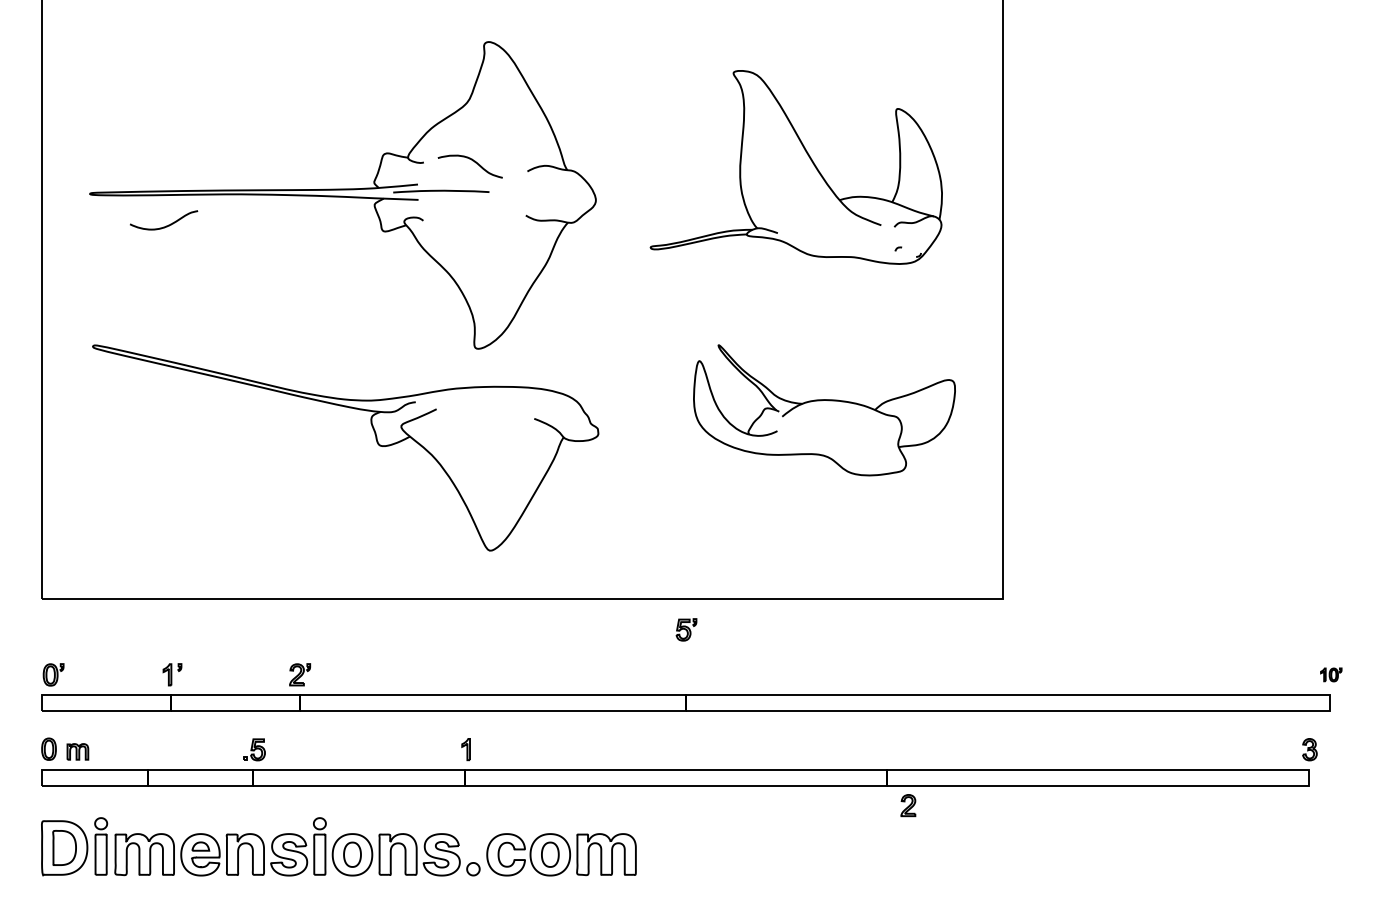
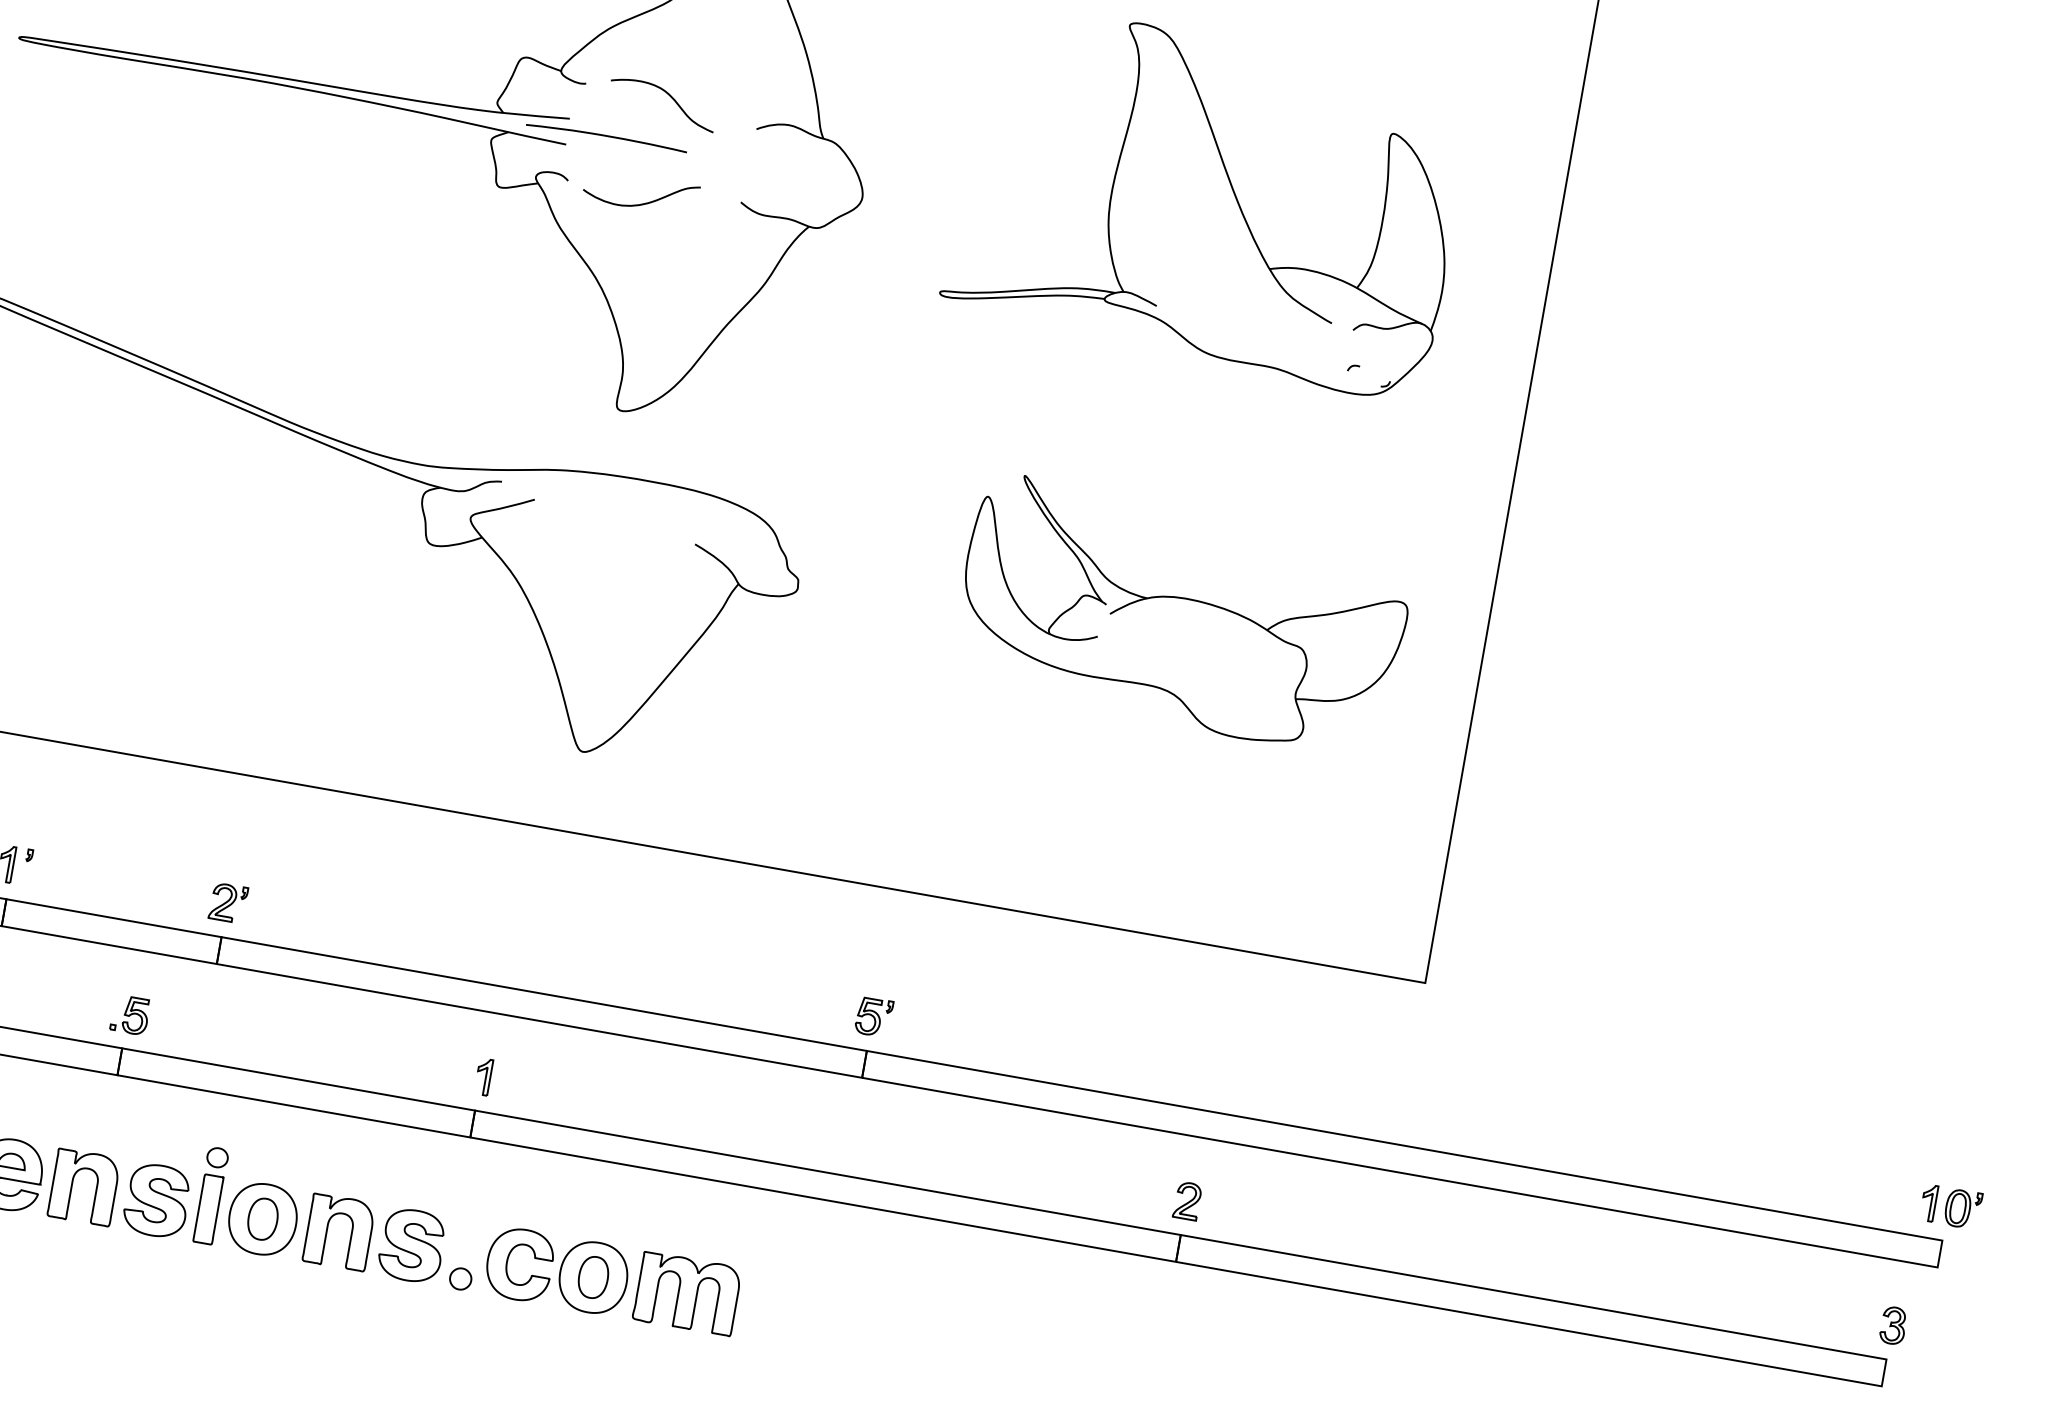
curve: (166, 225) -> (643, 202), moved
part: (686, 629) -> (874, 1016), moved
part: (1331, 674) -> (1951, 1206), size x1.67
part: (908, 805) -> (1187, 1200), moved

